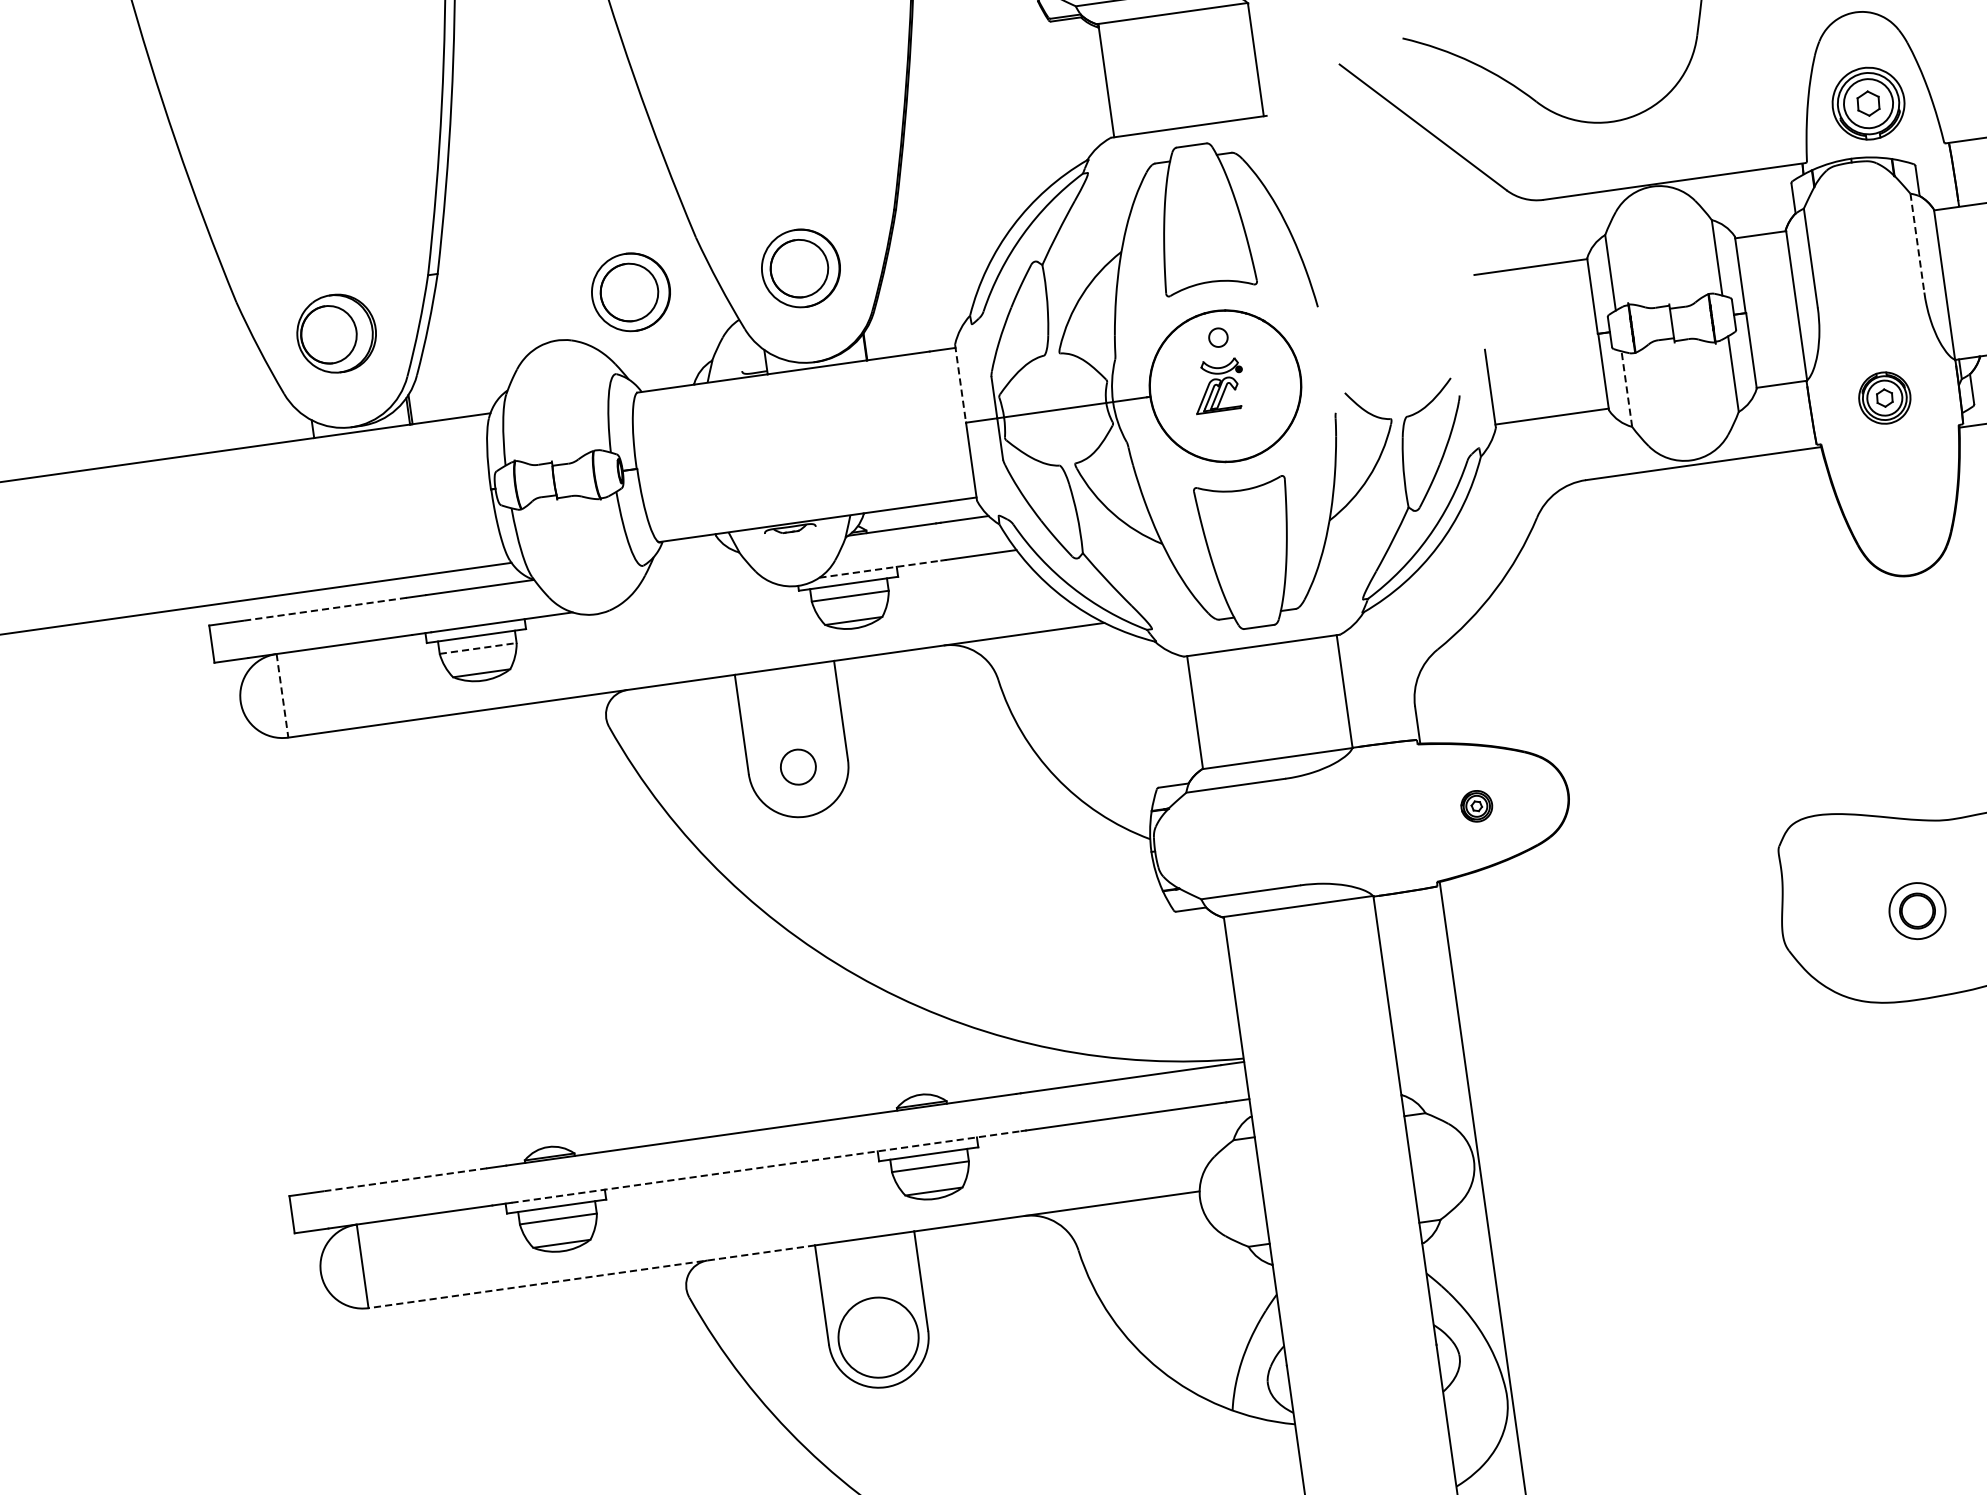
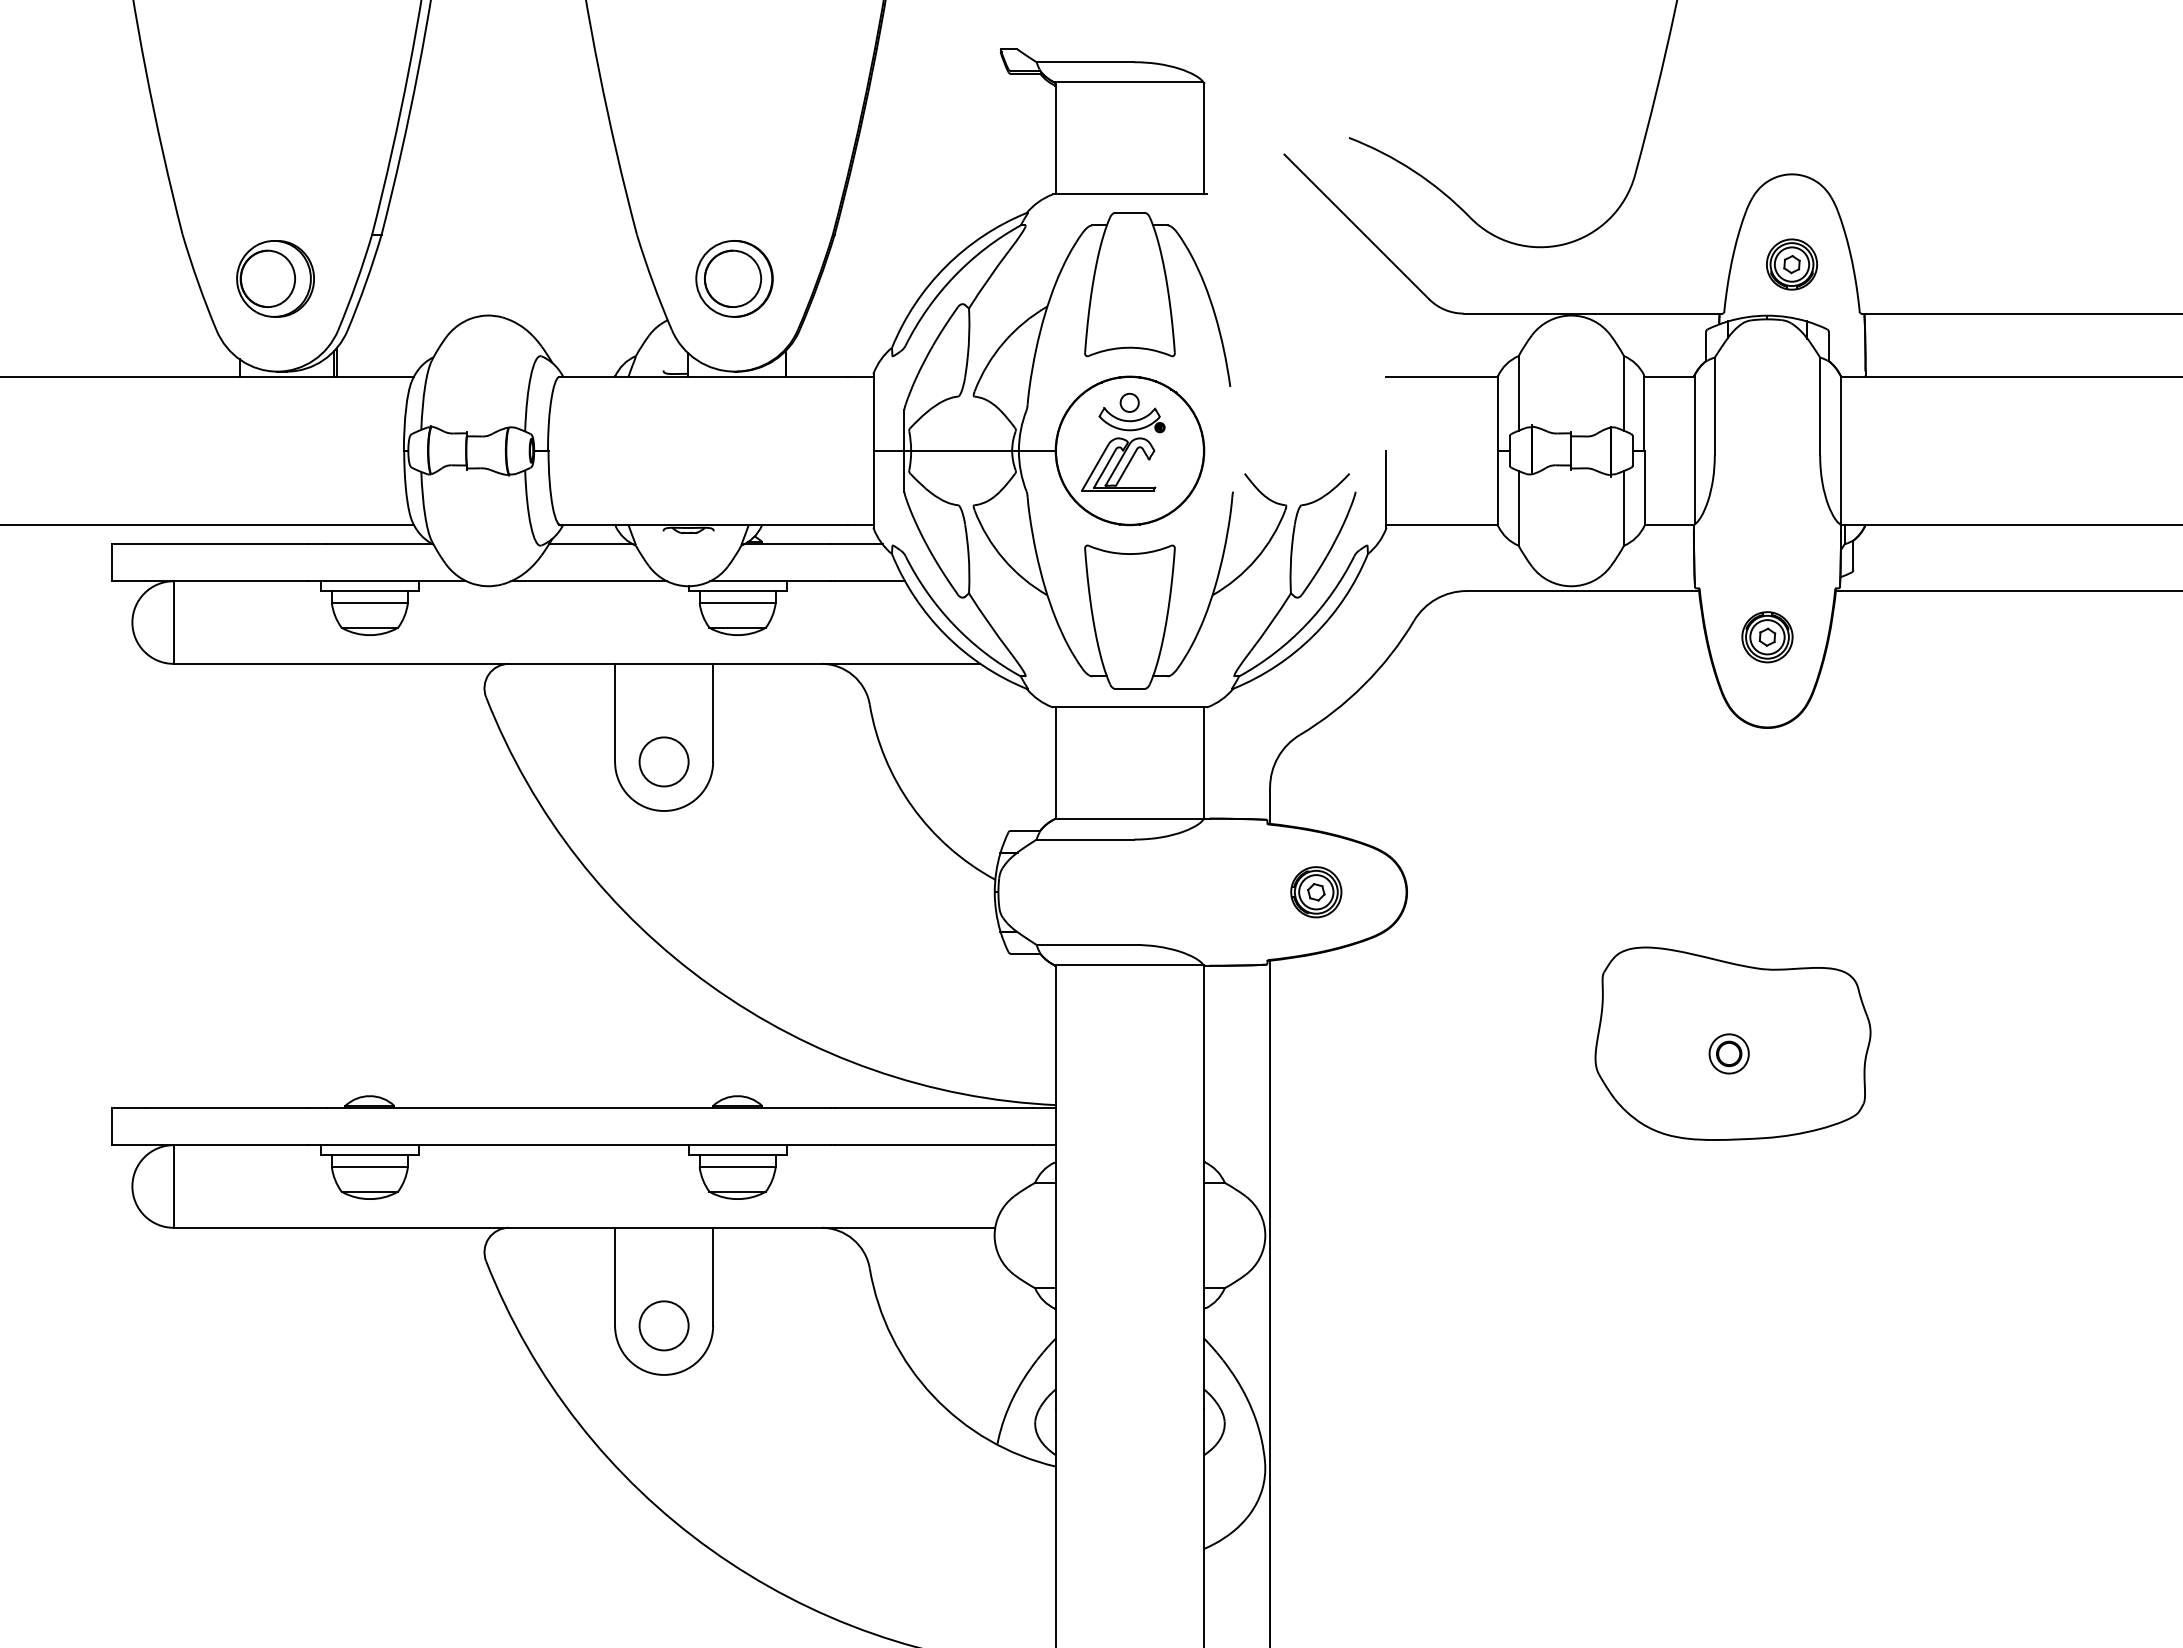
part: (1869, 103) -> (1792, 264), size x0.71
line: (1917, 243) -> (1820, 406), dashed -> solid
part: (630, 291) -> (566, 278), removed
line: (960, 384) -> (873, 413), dashed -> solid
part: (1218, 385) -> (1123, 449), size x1.67
line: (1626, 388) -> (1518, 507), dashed -> solid
part: (1884, 398) -> (1767, 637), moved
line: (693, 557) -> (590, 544), added
line: (881, 569) -> (771, 581), dashed -> solid
line: (697, 595) -> (589, 581), added
line: (324, 609) -> (226, 544), dashed -> solid
line: (478, 648) -> (370, 603), dashed -> solid
line: (282, 696) -> (173, 623), dashed -> solid
circle: (797, 766) -> (663, 761), size x1.43
part: (1476, 806) -> (1316, 892), size x1.67
part: (1916, 910) -> (1728, 1053), size x0.71
line: (767, 1167) -> (579, 1145), dashed -> solid
line: (404, 1179) -> (226, 1108), dashed -> solid
line: (591, 1276) -> (394, 1227), dashed -> solid
circle: (877, 1337) -> (663, 1325), size x0.62

